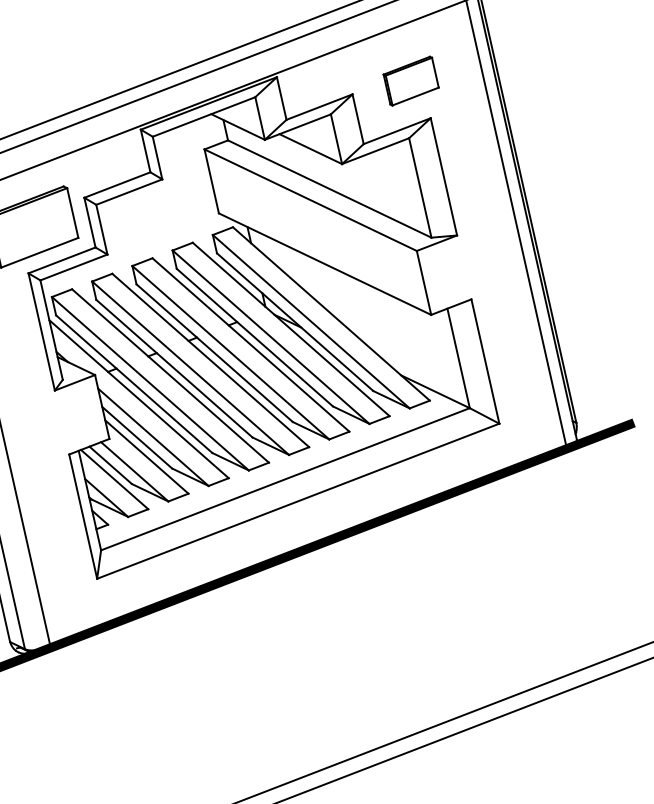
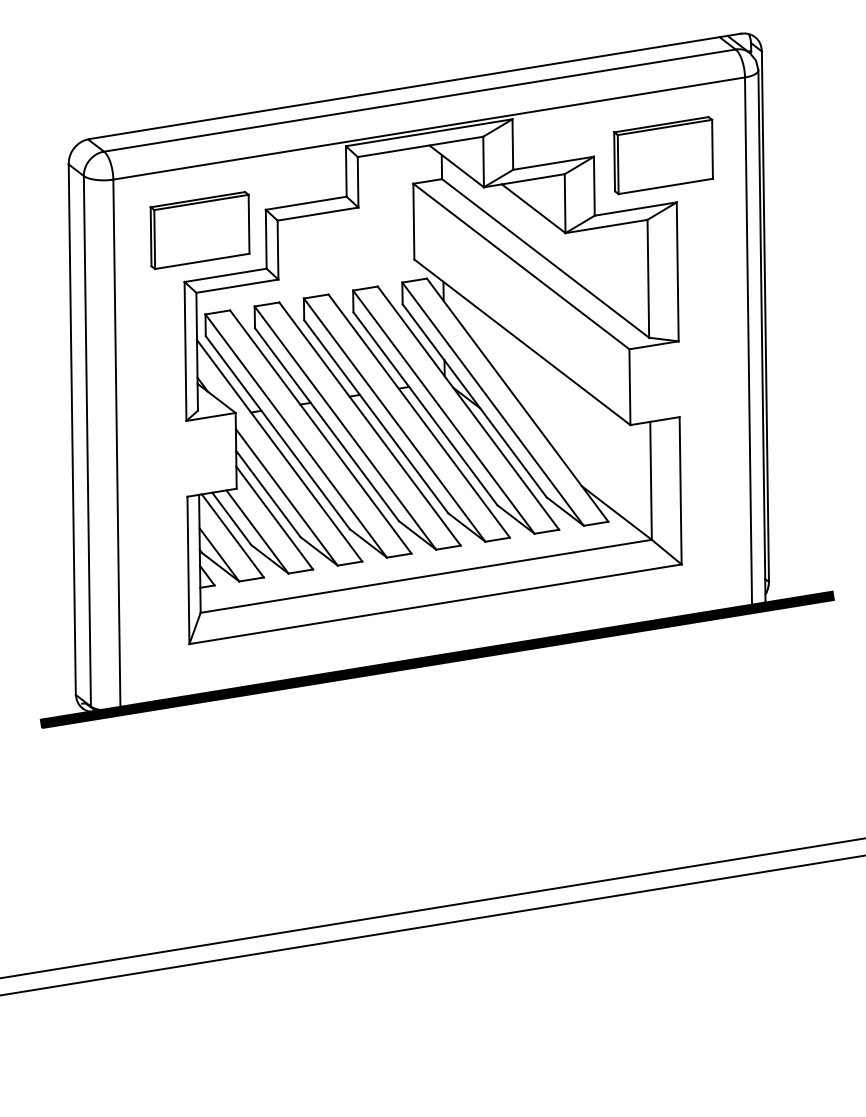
part: (411, 80) -> (663, 155), size x1.67

